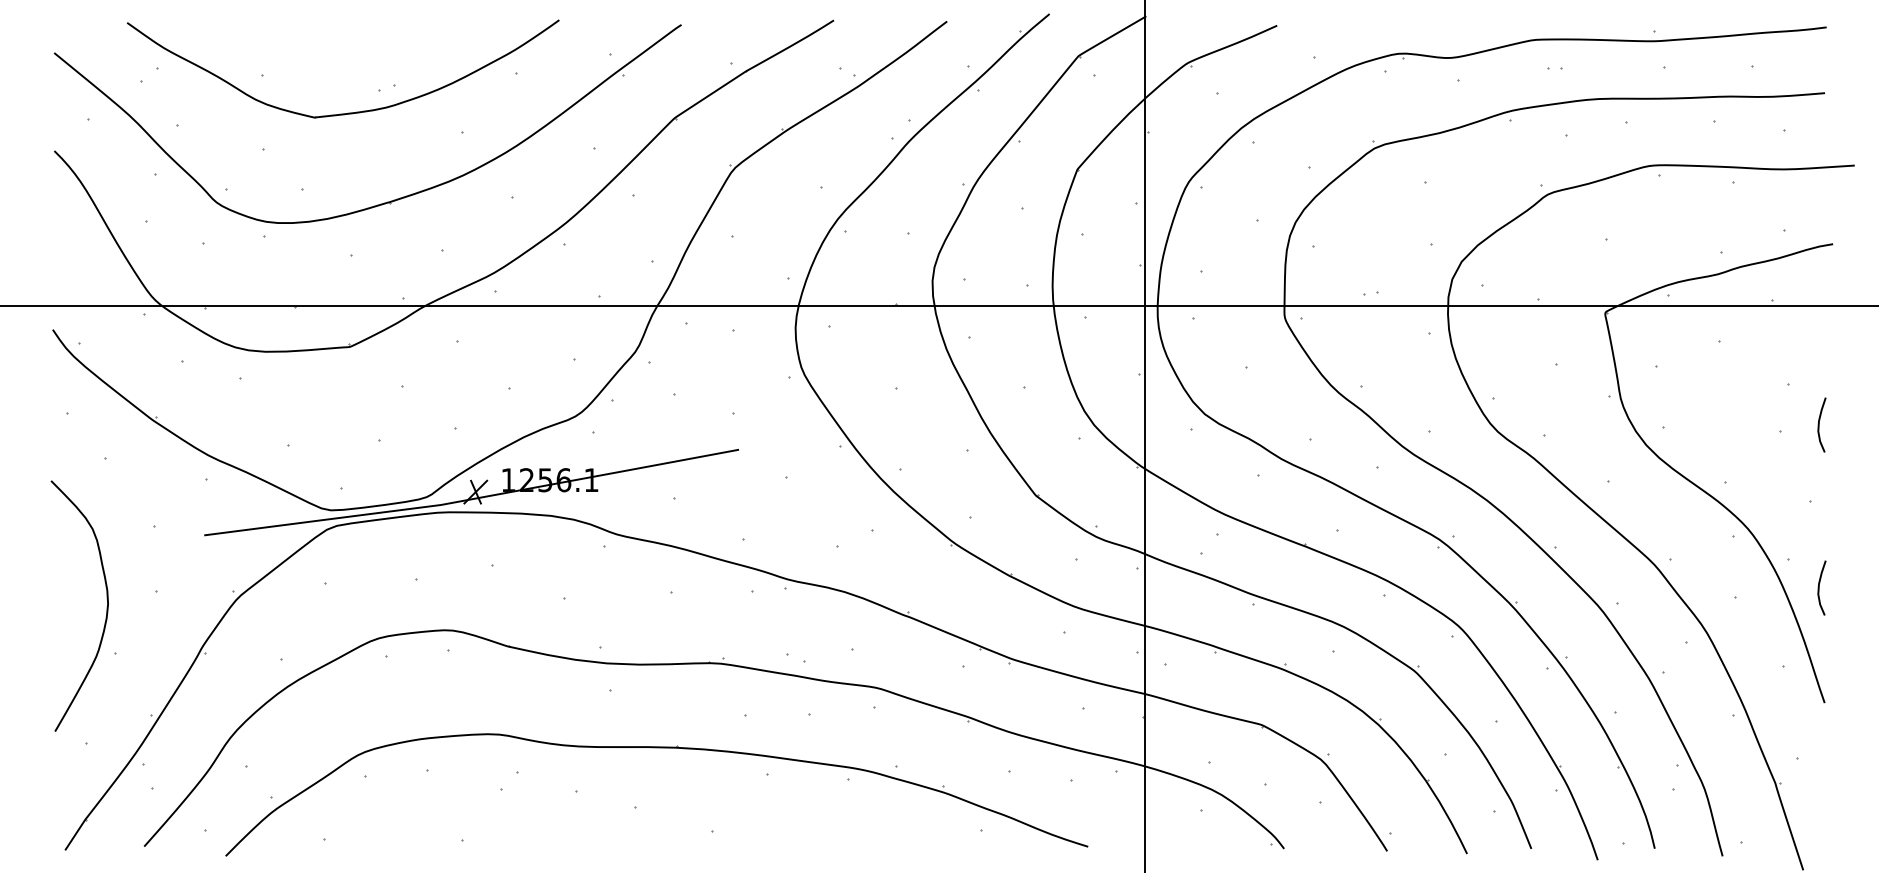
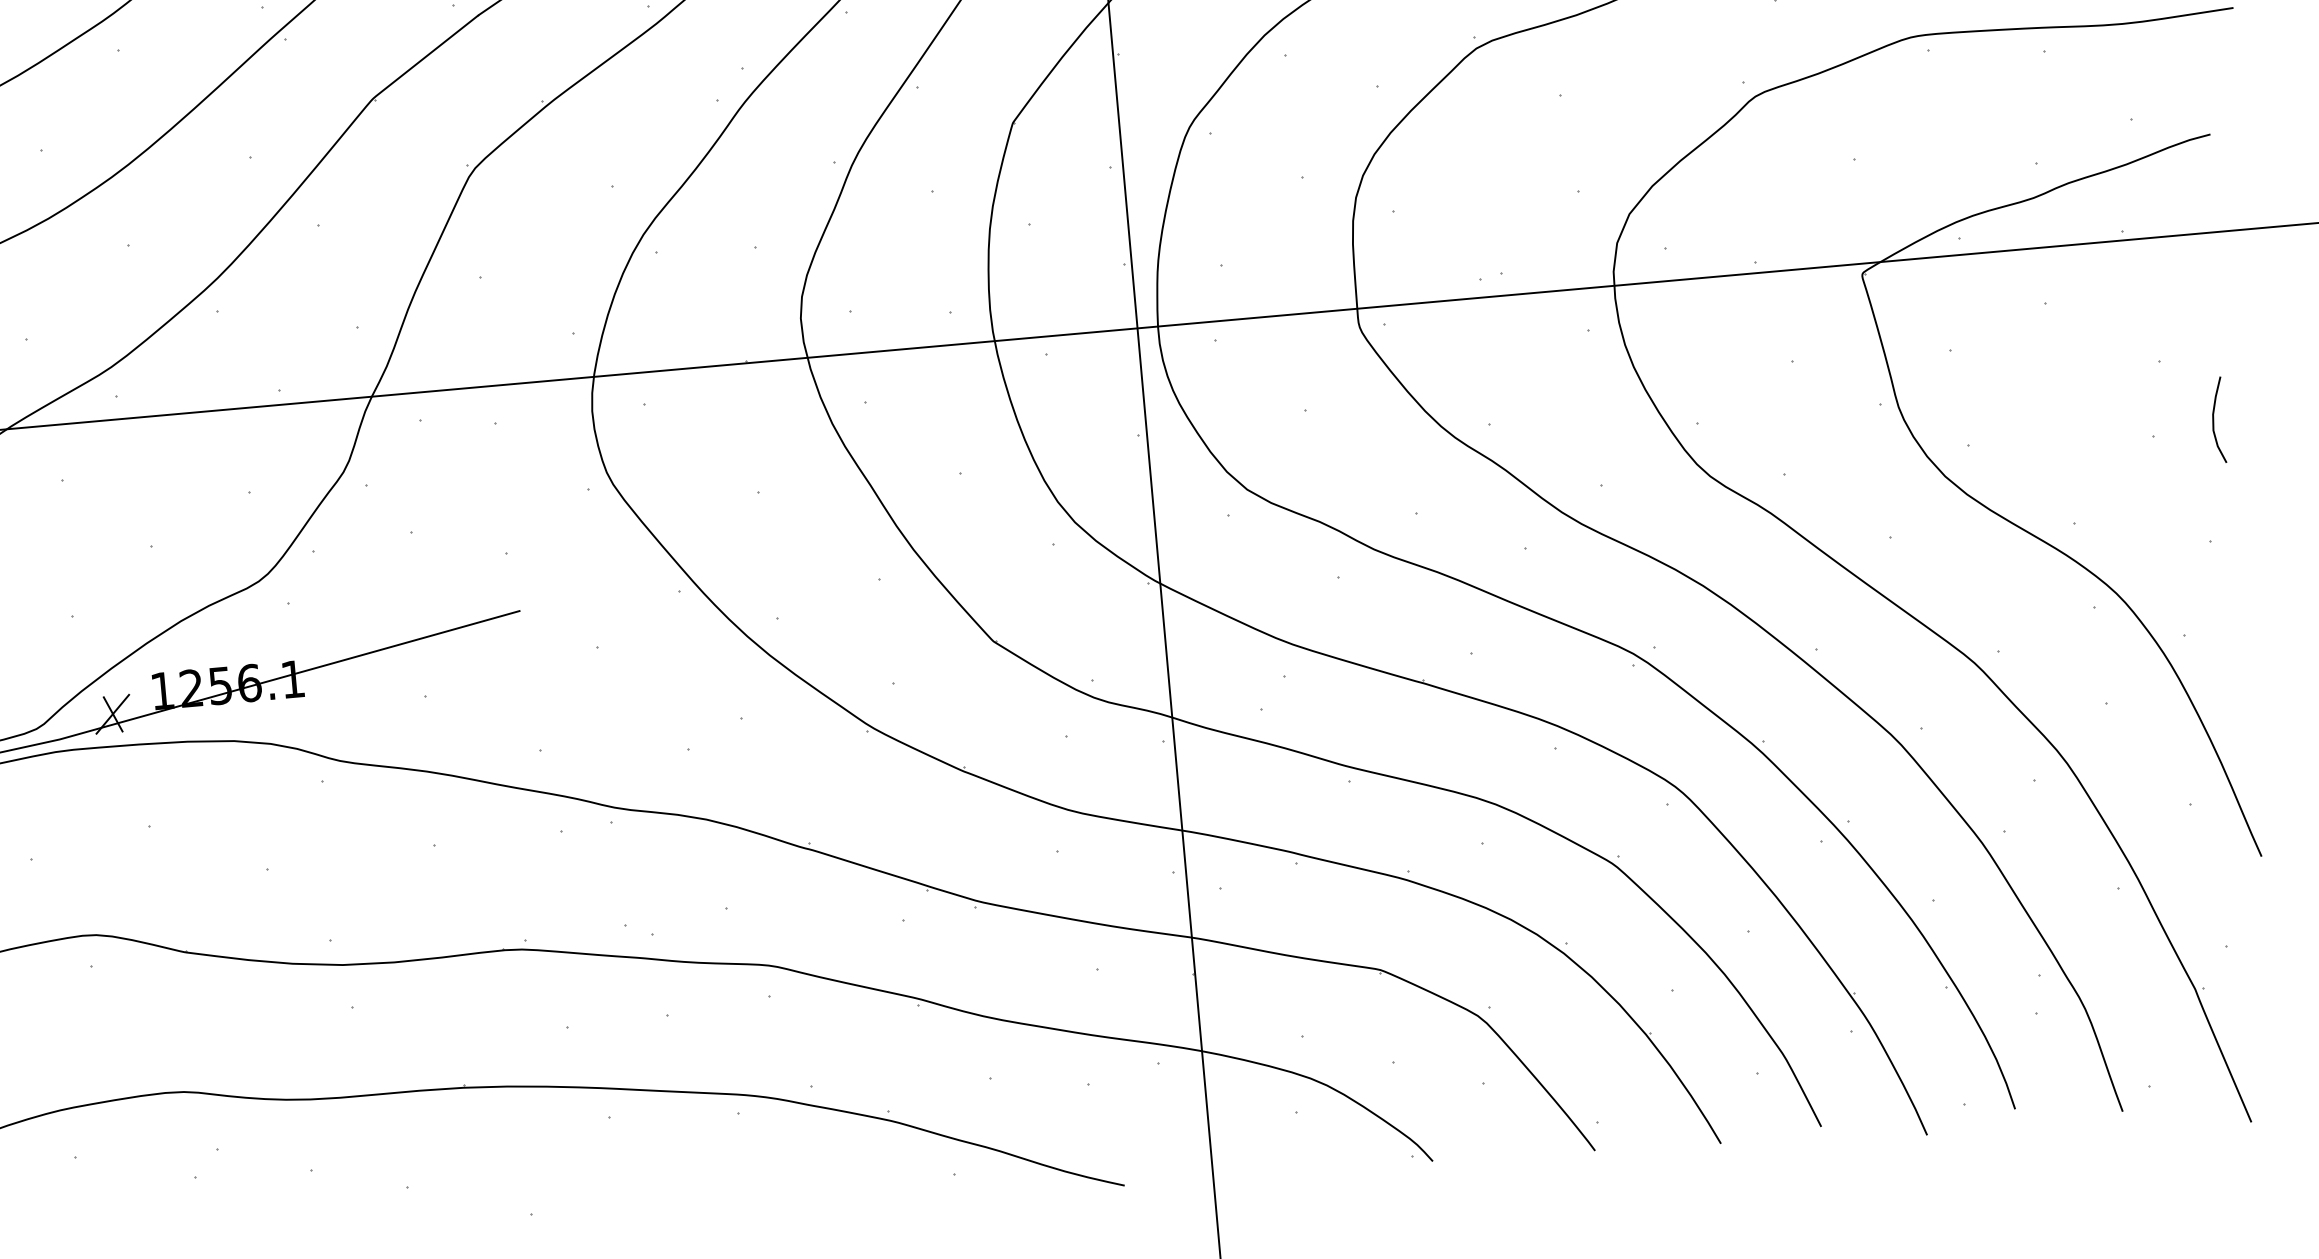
curve: (1819, 587) -> (2237, 675), removed

